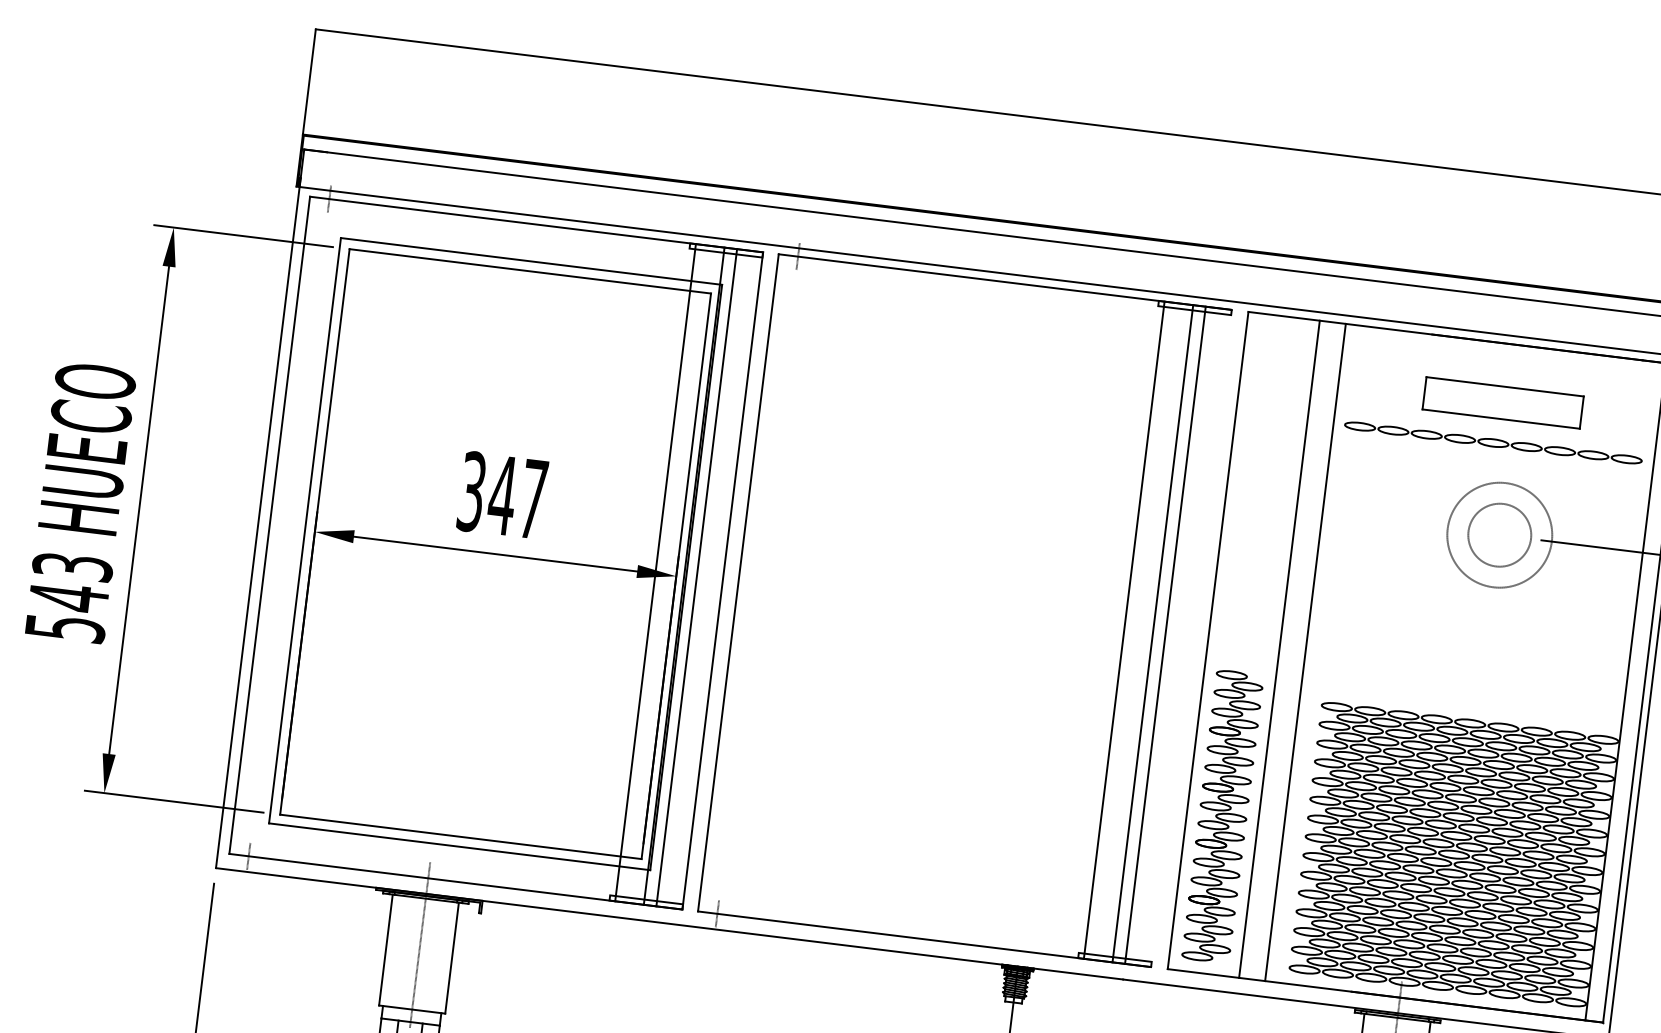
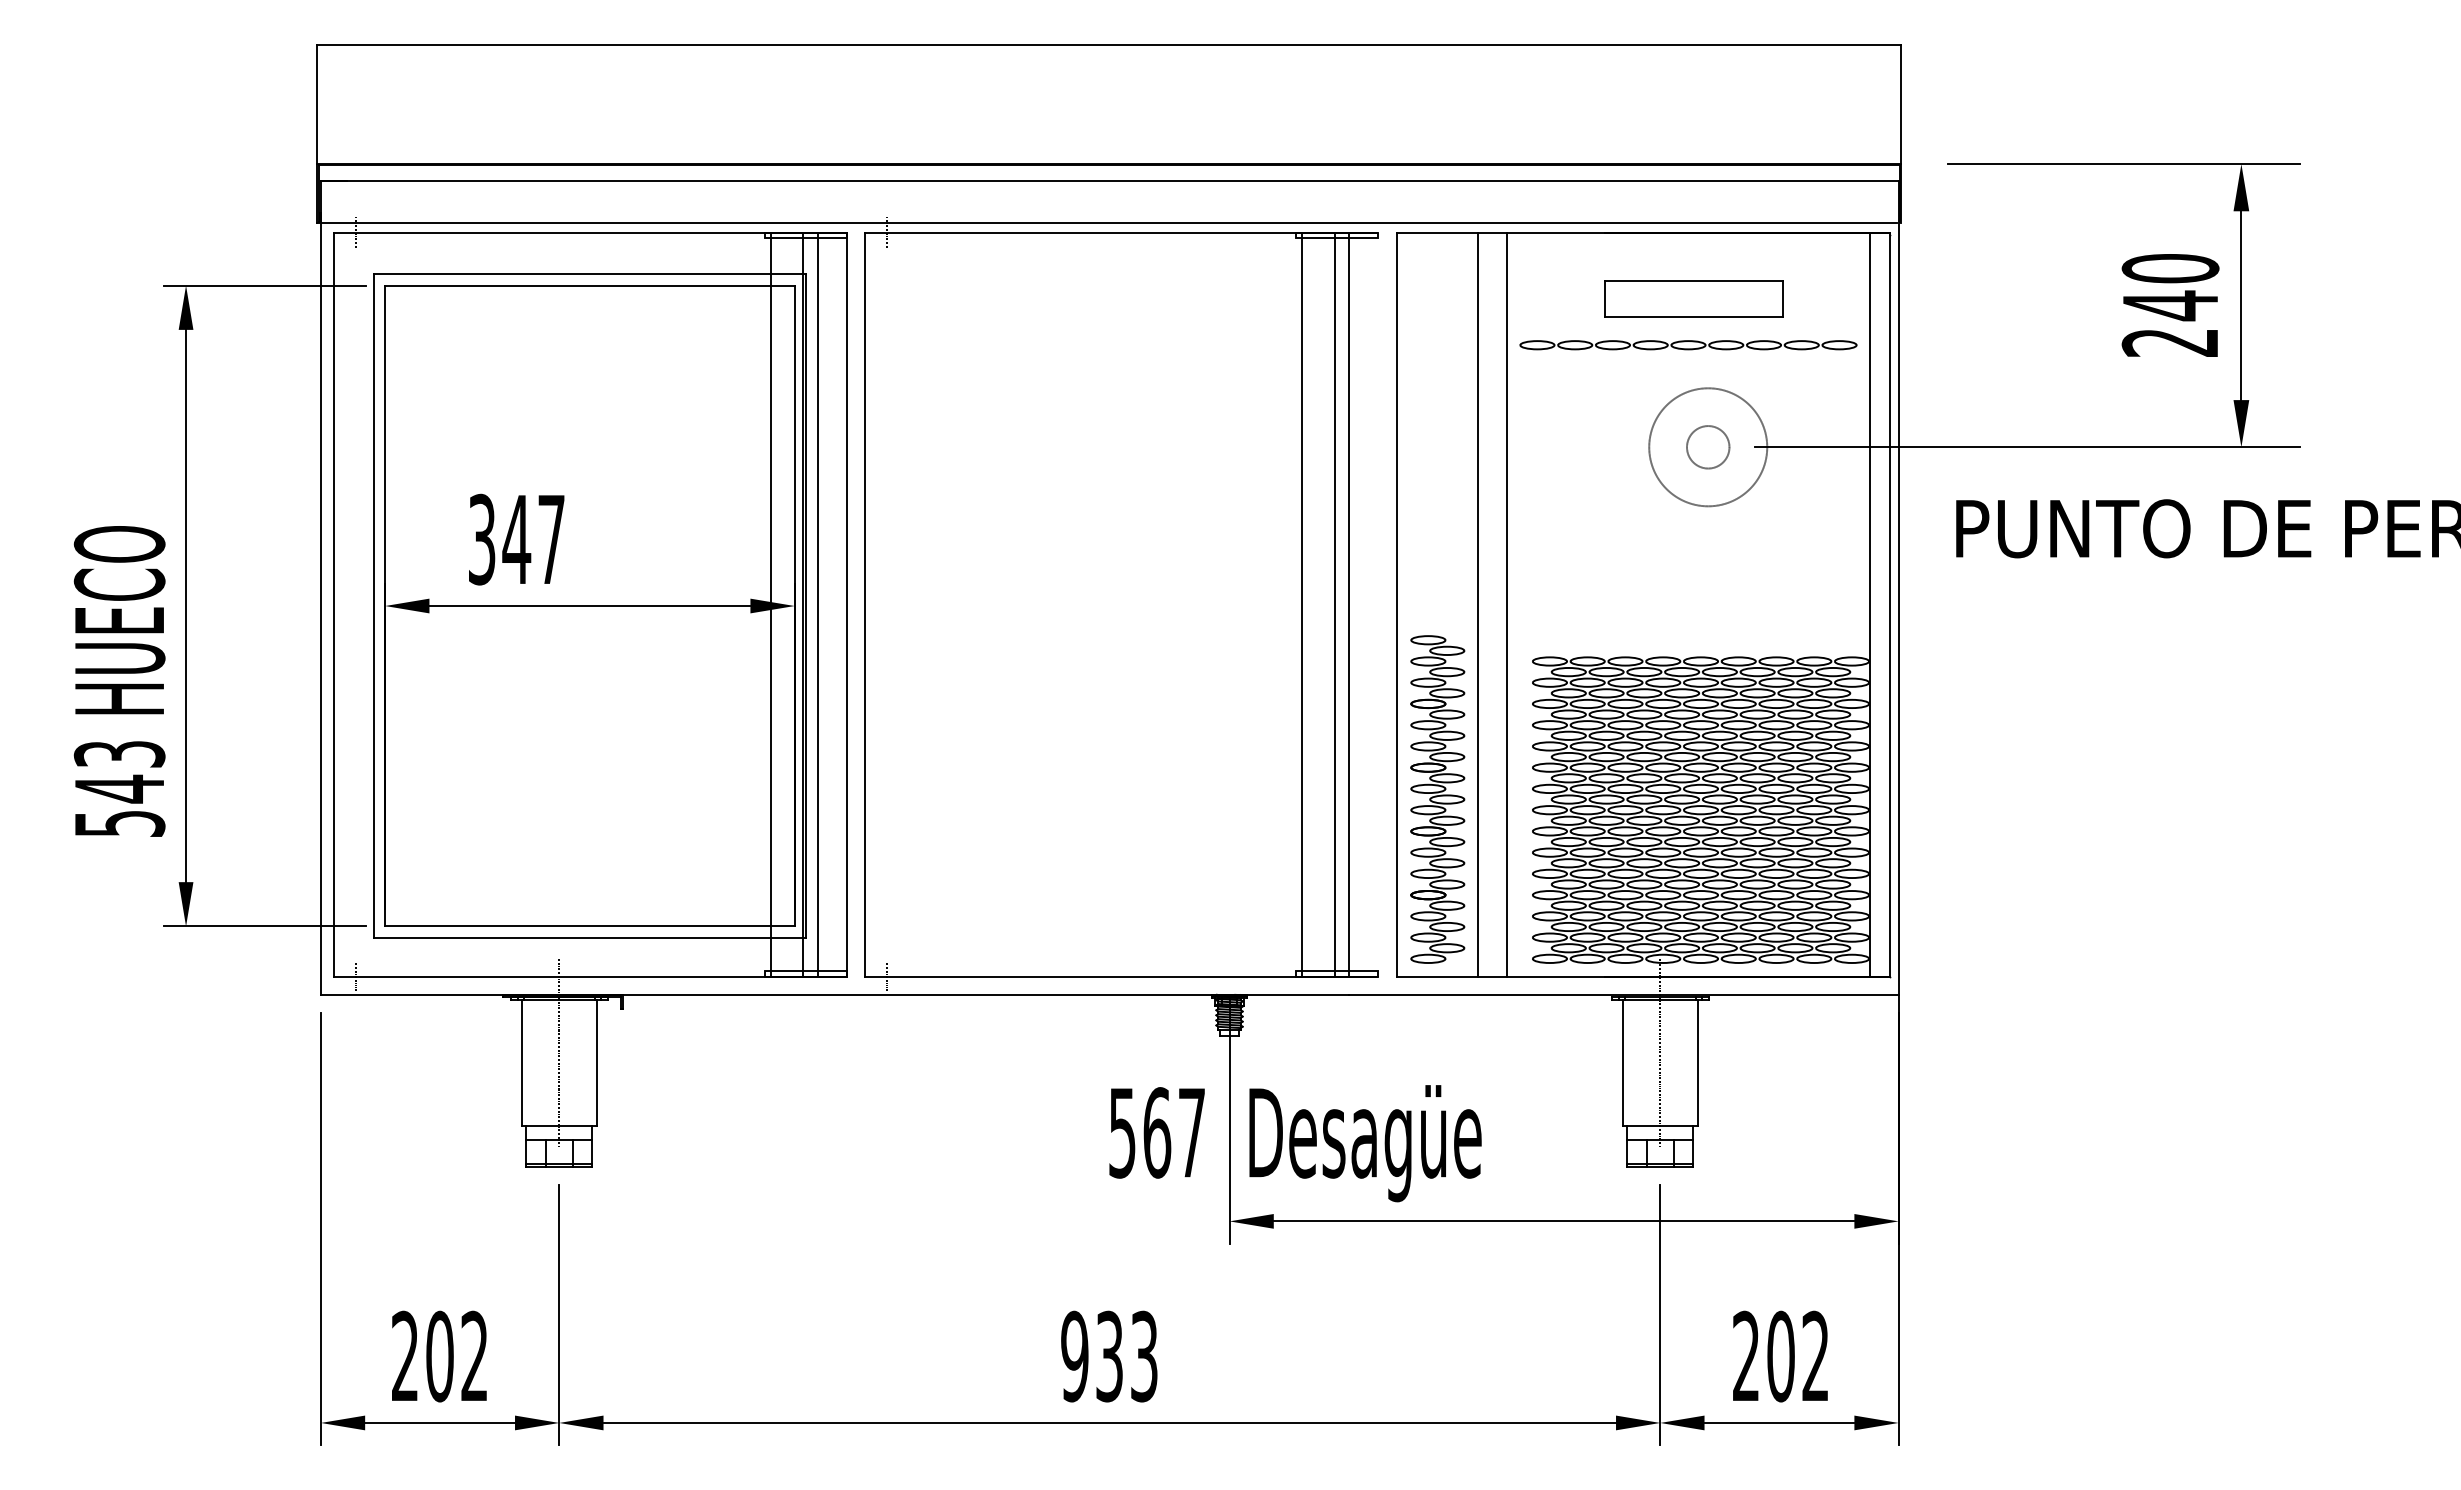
text: (502, 495) -> (516, 539), moved
text: (80, 502) -> (119, 681), moved
circle: (1499, 534) -> (1707, 446), size x0.6

